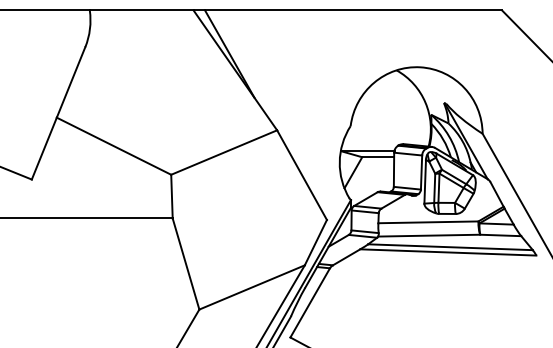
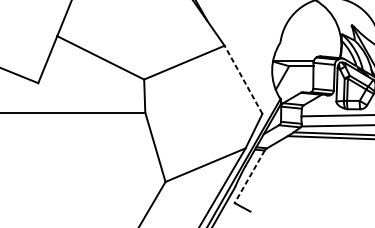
line: (301, 174) -> (243, 79), solid -> dashed
line: (310, 302) -> (249, 176), solid -> dashed

